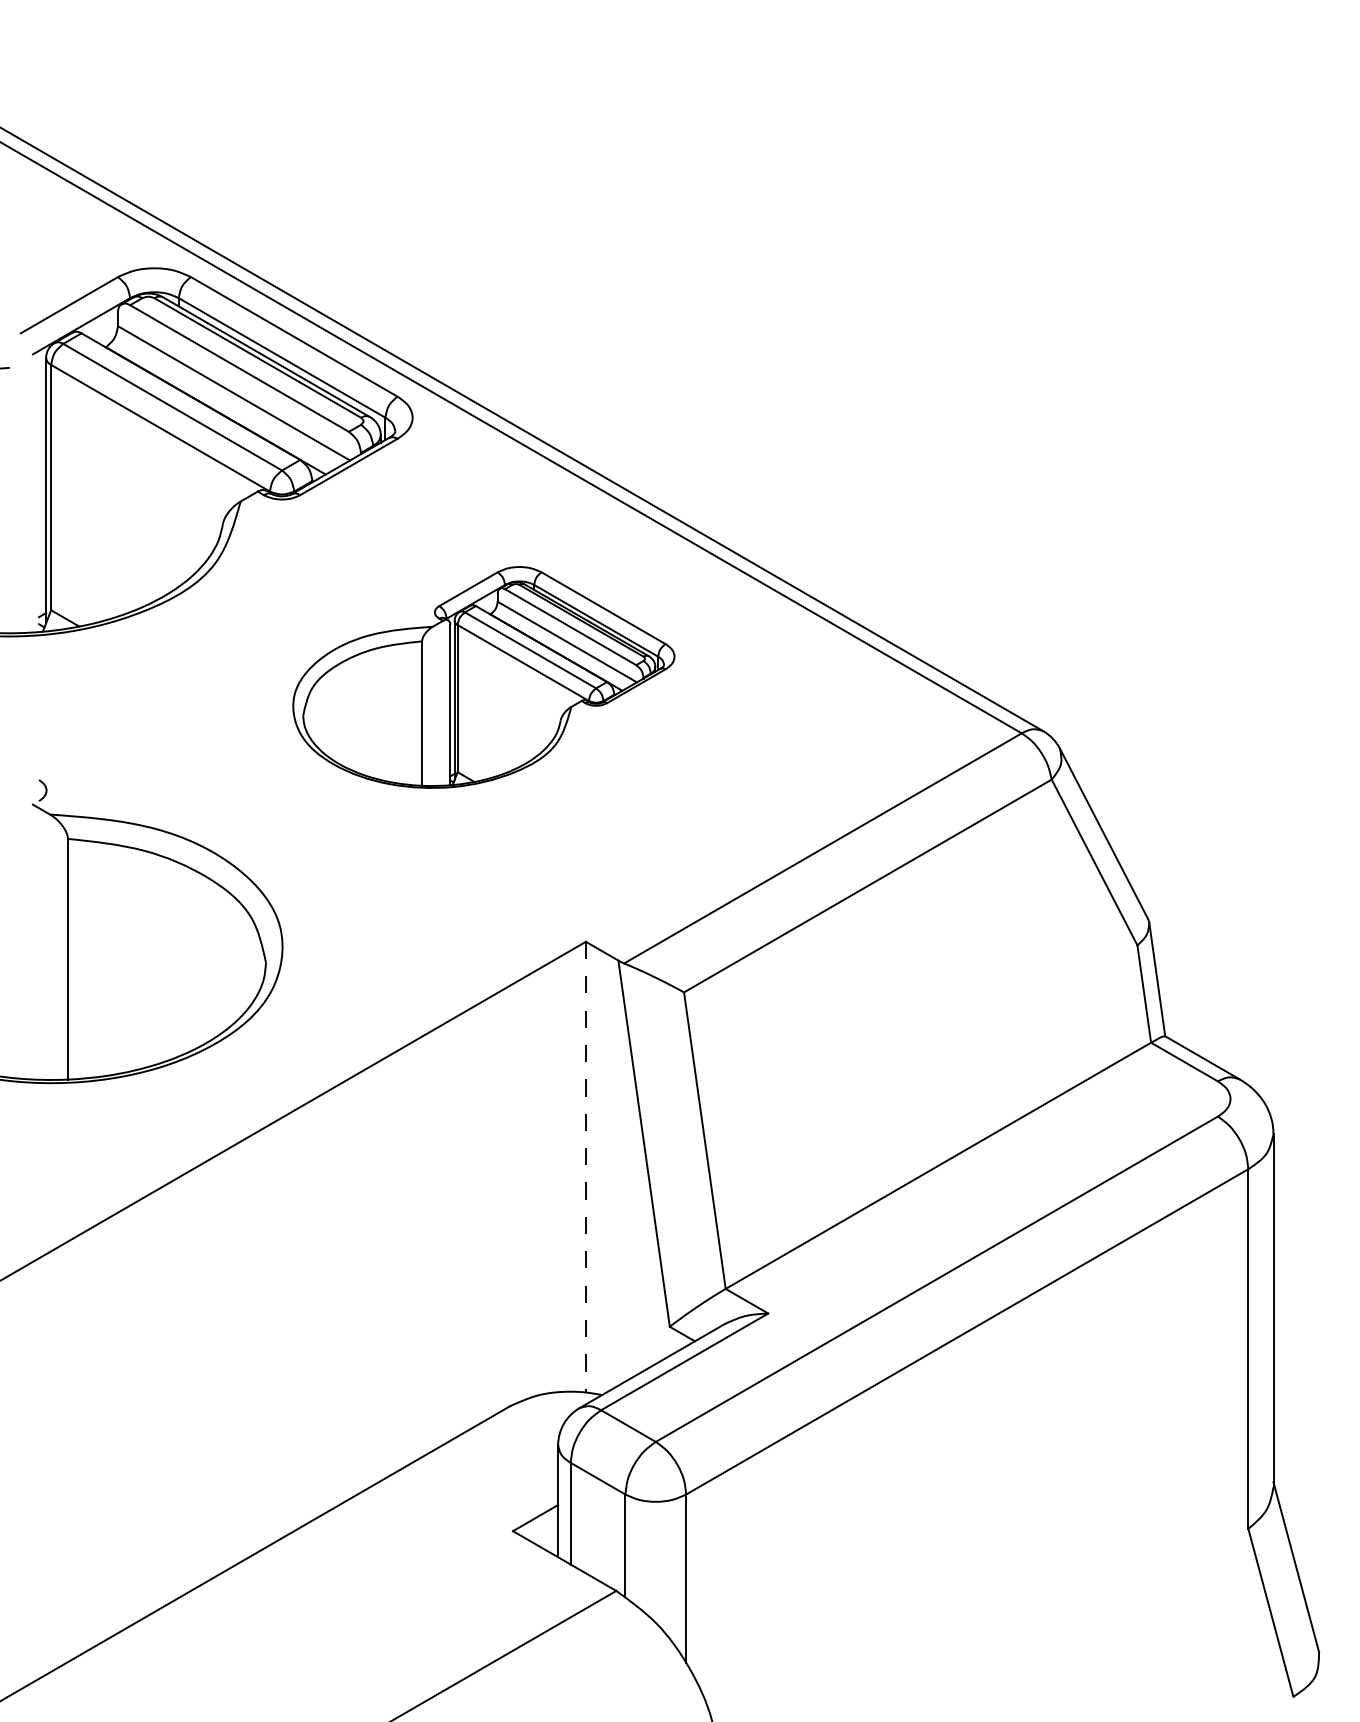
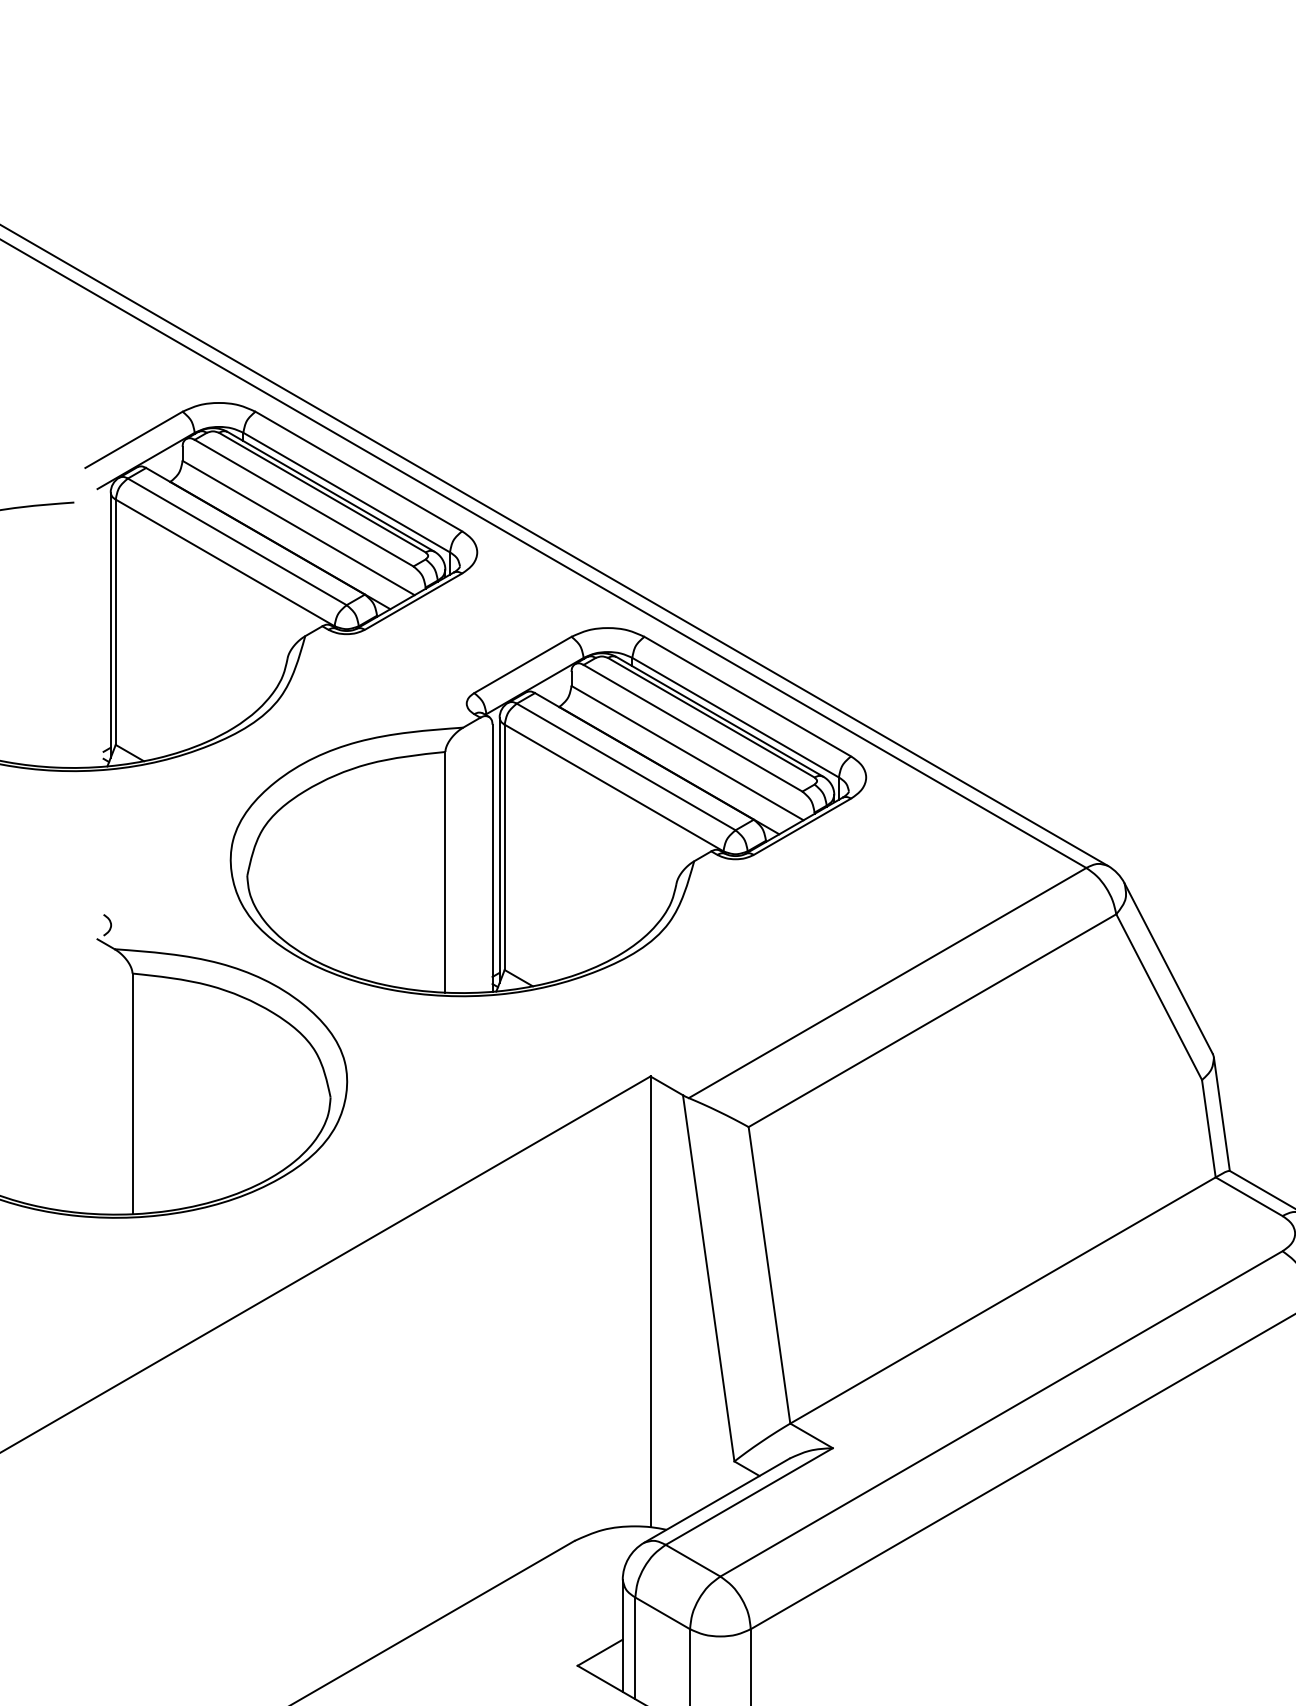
part: (483, 677) -> (548, 812), size x1.67
line: (585, 1167) -> (650, 1302), dashed -> solid

